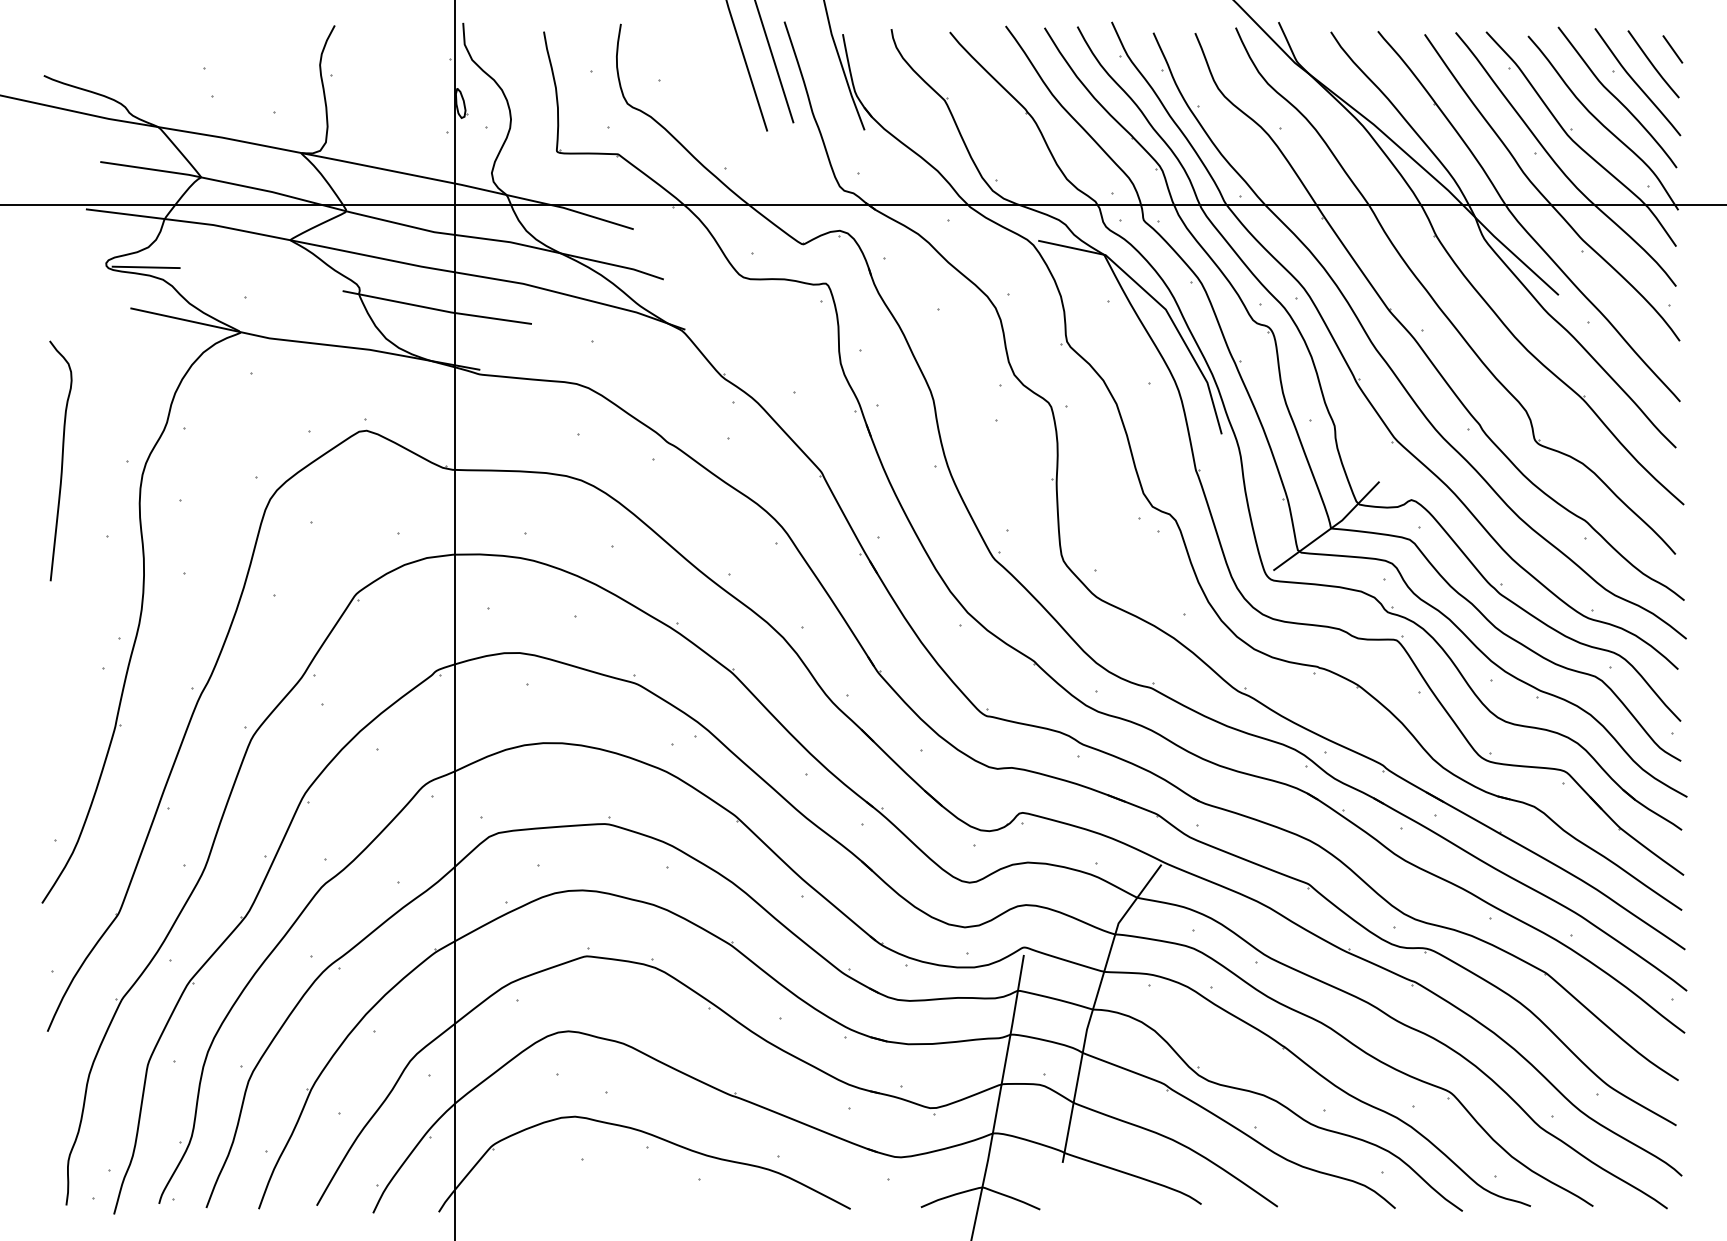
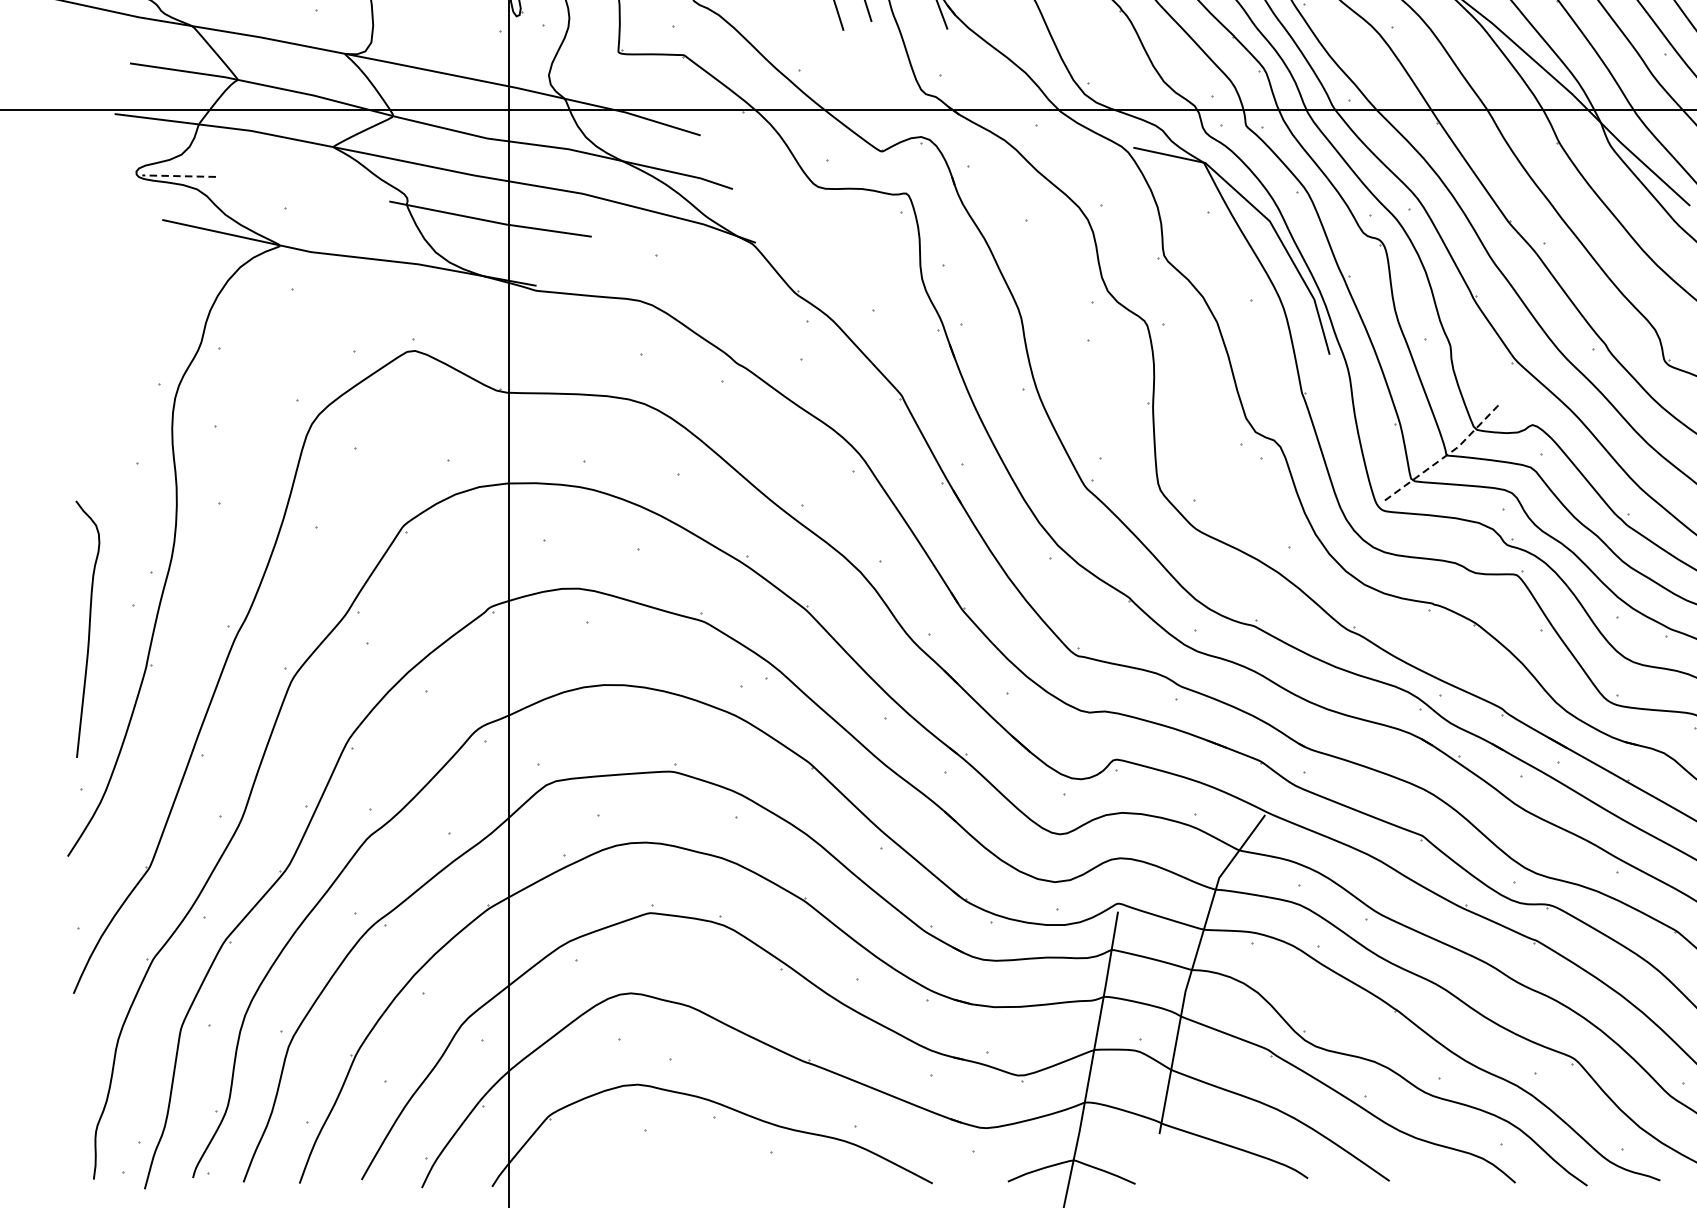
line: (145, 267) -> (178, 176), solid -> dashed
curve: (61, 460) -> (88, 628), moved
line: (1330, 529) -> (1445, 456), solid -> dashed

